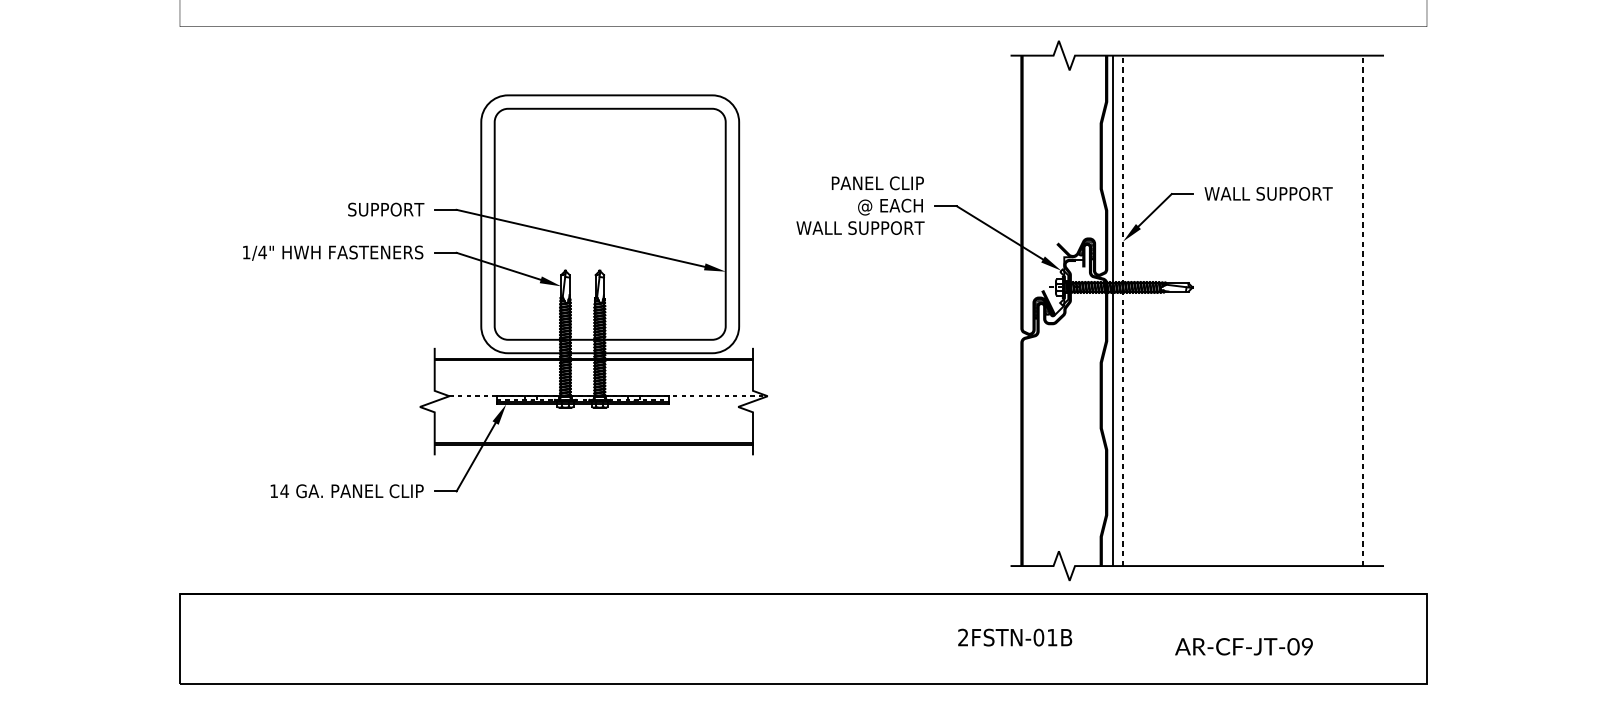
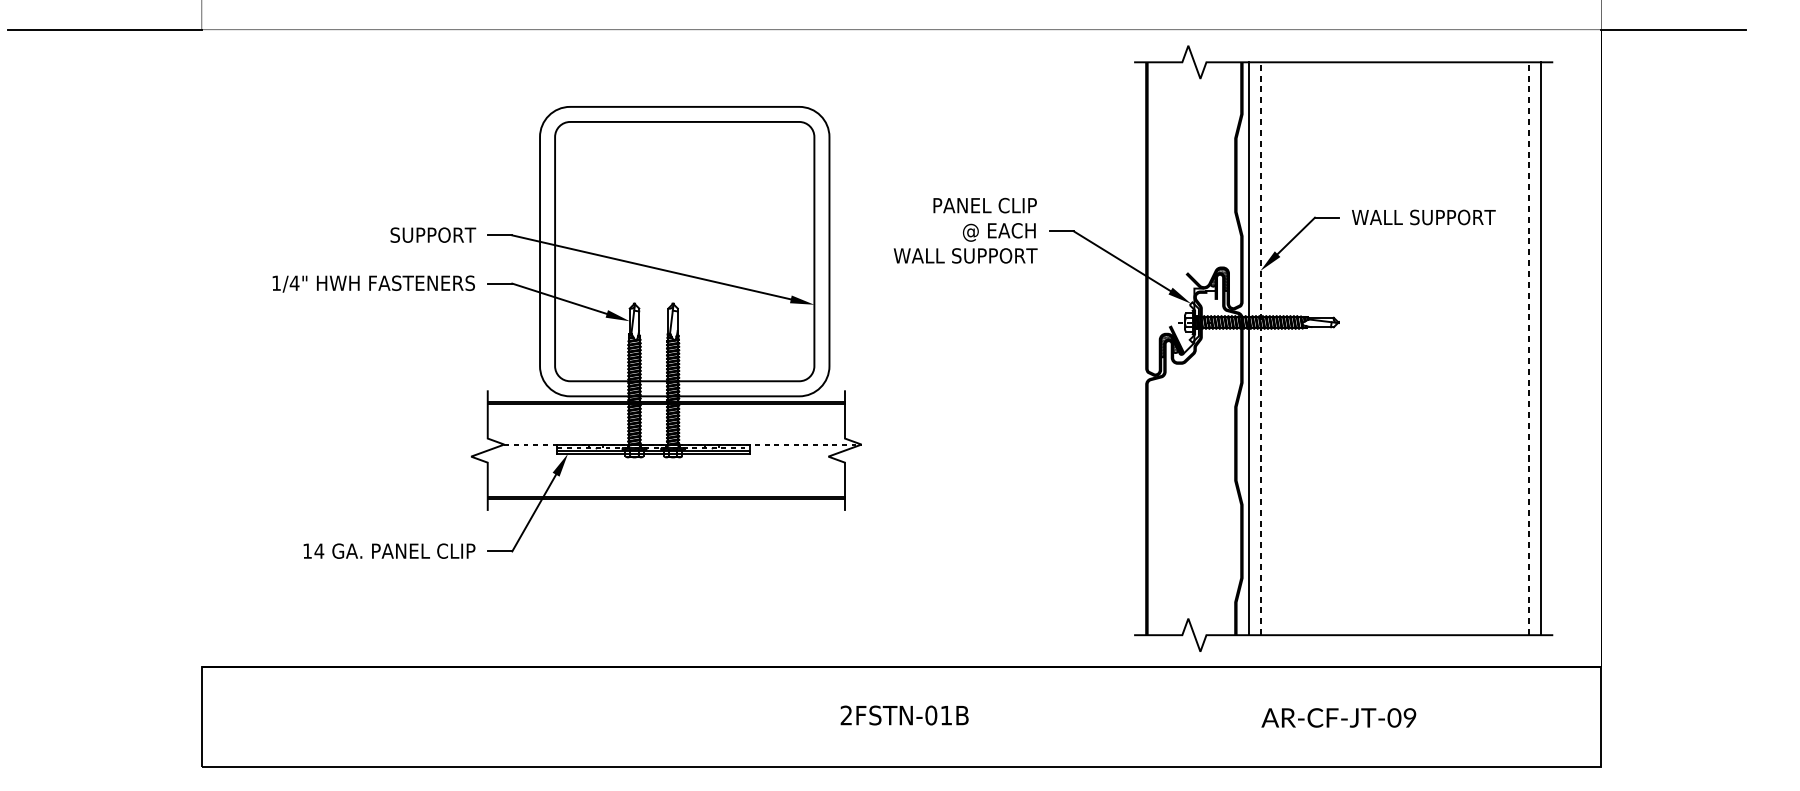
line: (92, 26) -> (103, 29), added
line: (1490, 26) -> (1672, 29), added
line: (1373, 310) -> (1541, 348), added
text: (1015, 637) -> (905, 715), moved
text: (1243, 646) -> (1338, 717), moved

